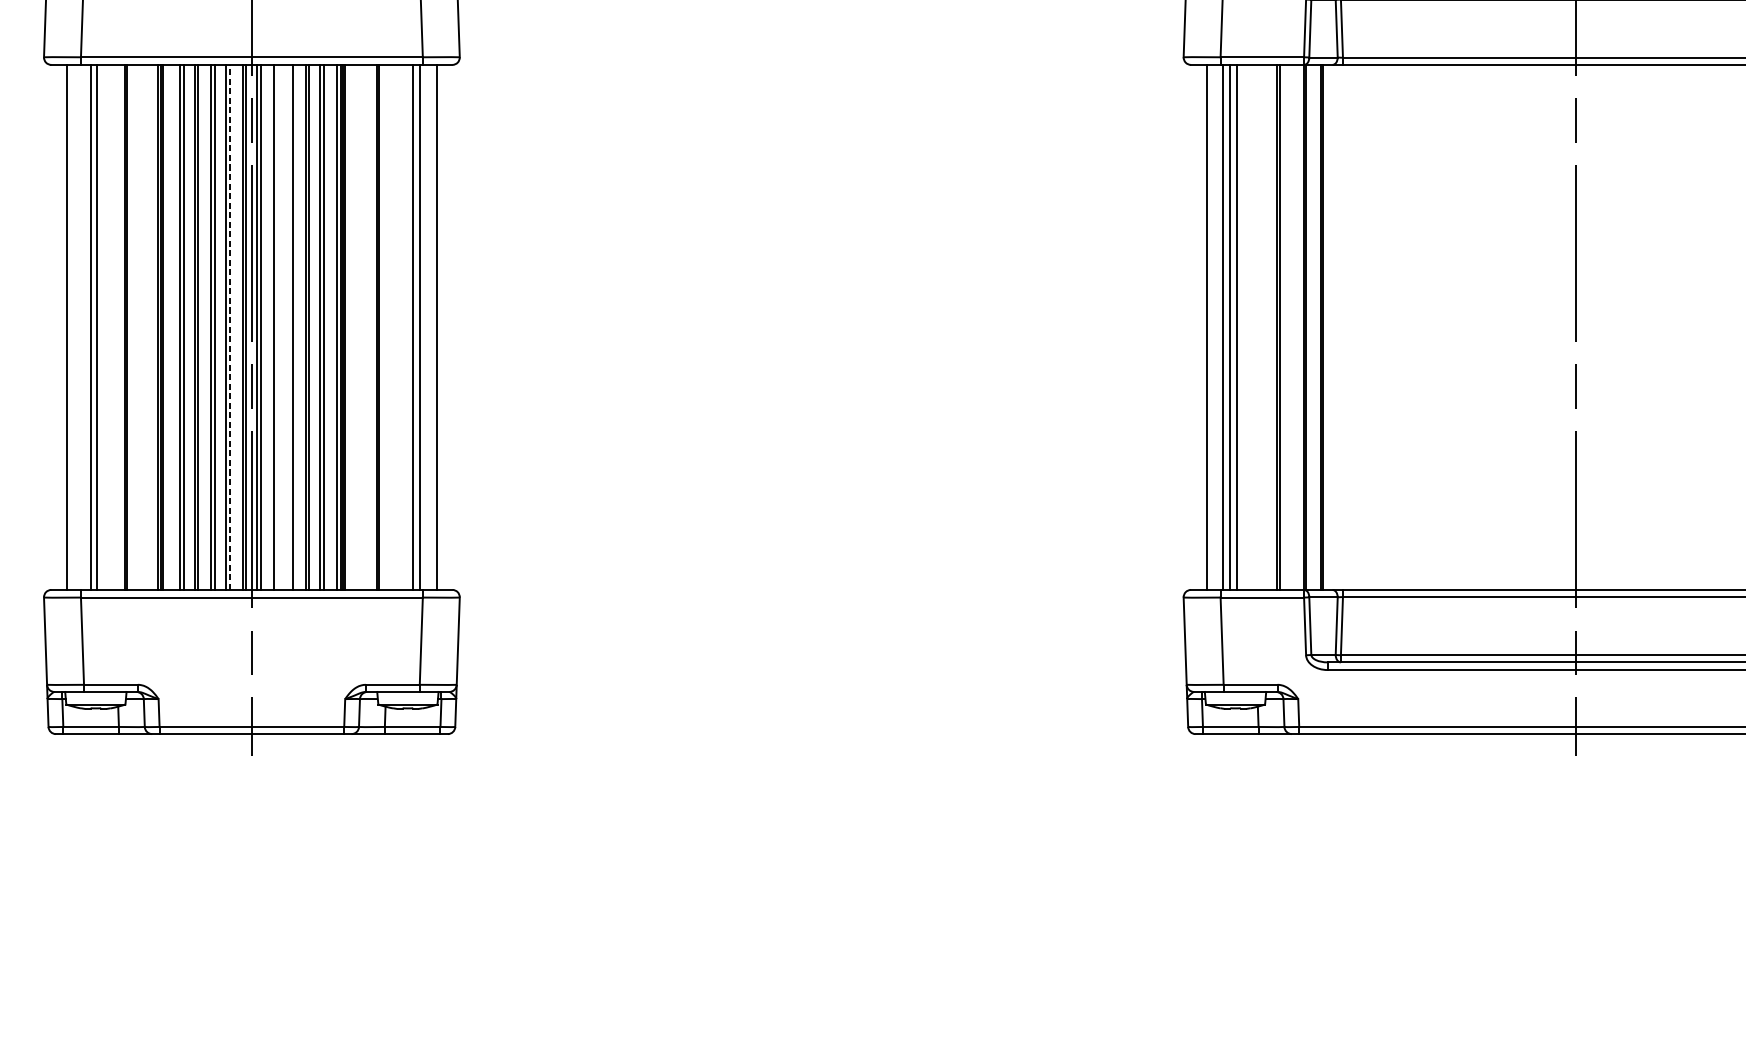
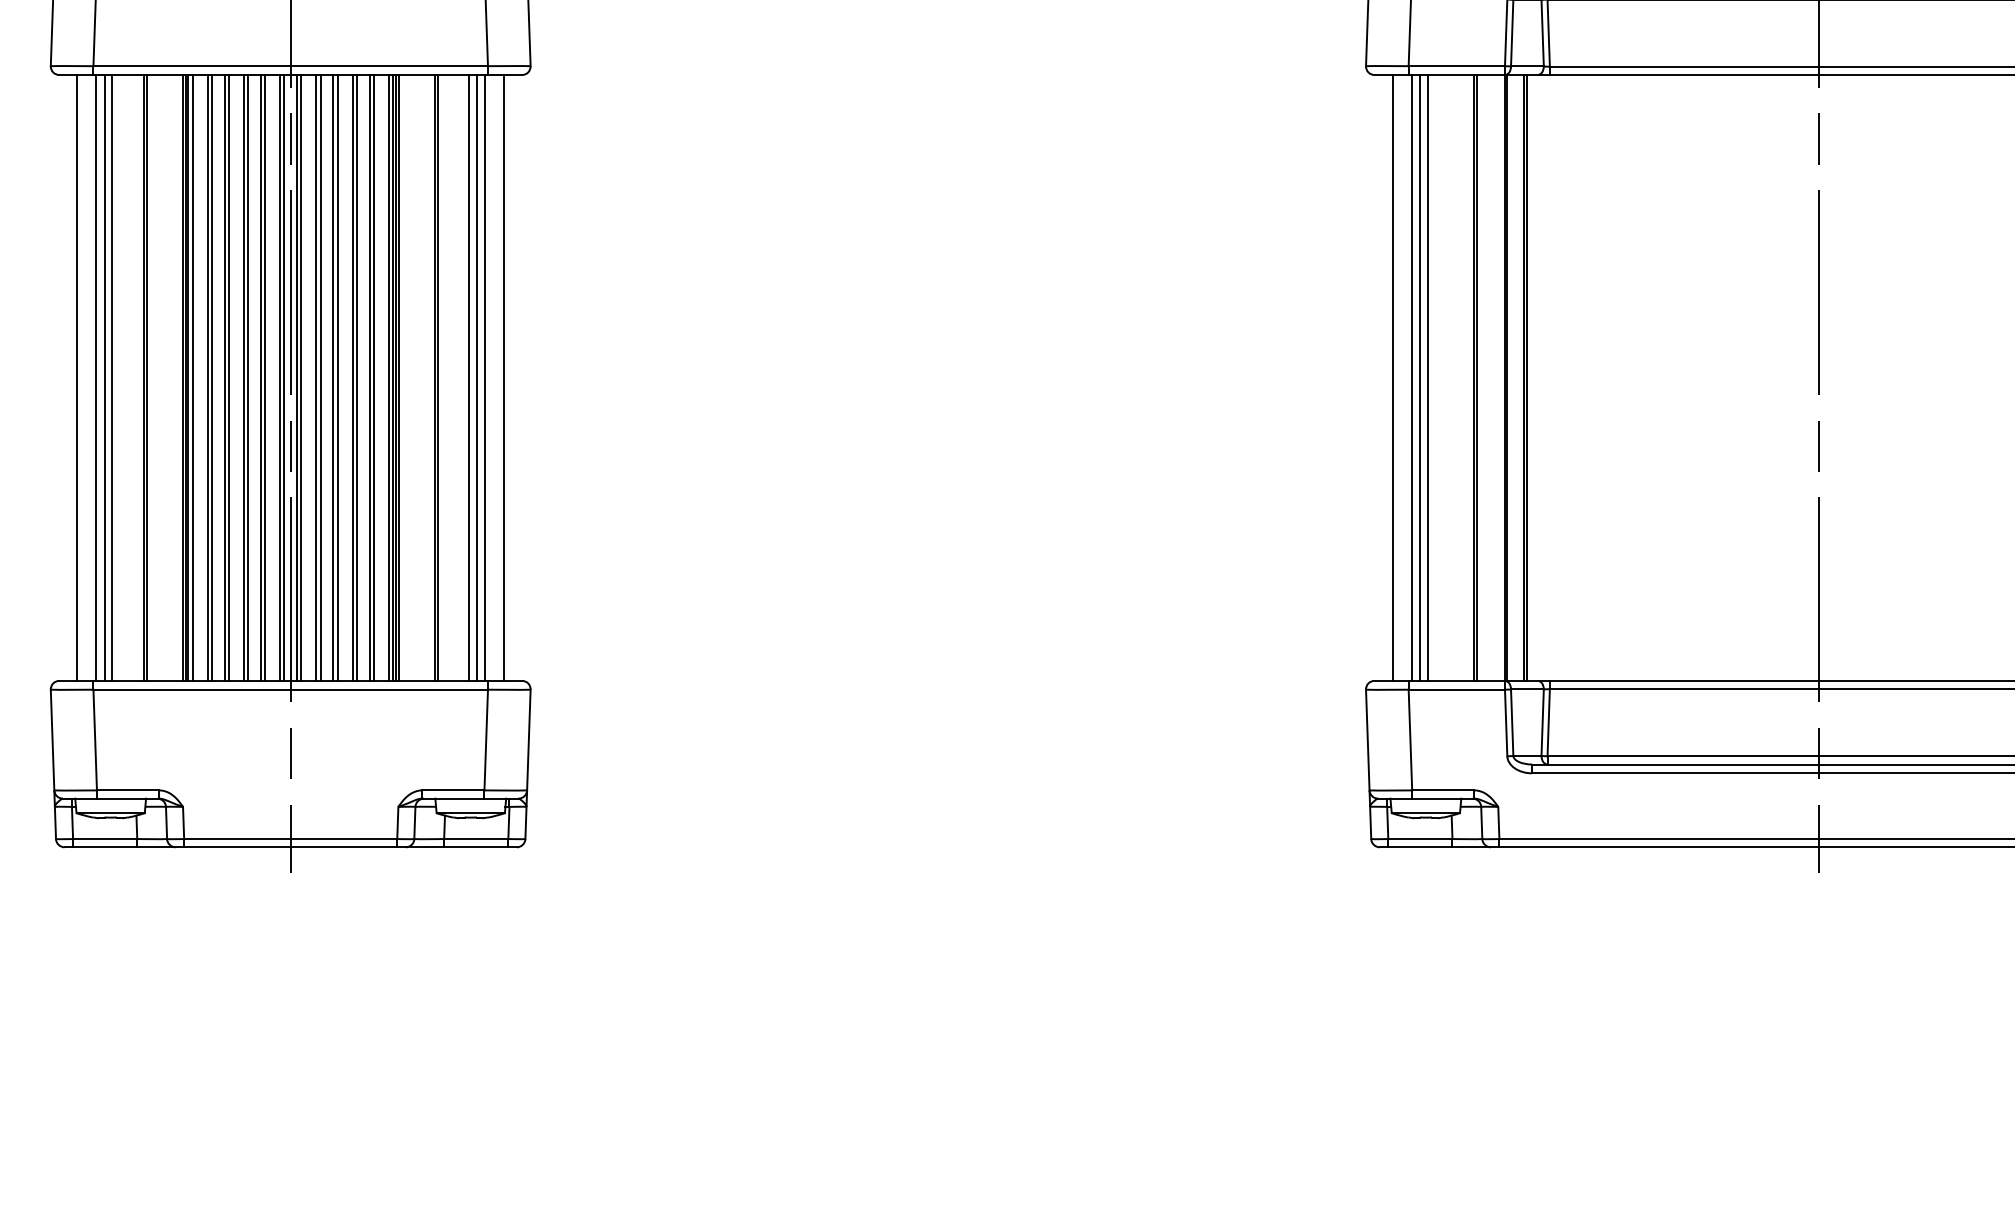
line: (83, 327) -> (96, 377), added
line: (166, 327) -> (192, 377), added
line: (230, 327) -> (265, 377), dashed -> solid
line: (277, 327) -> (320, 377), added
line: (288, 327) -> (333, 377), added
line: (405, 327) -> (468, 377), added

